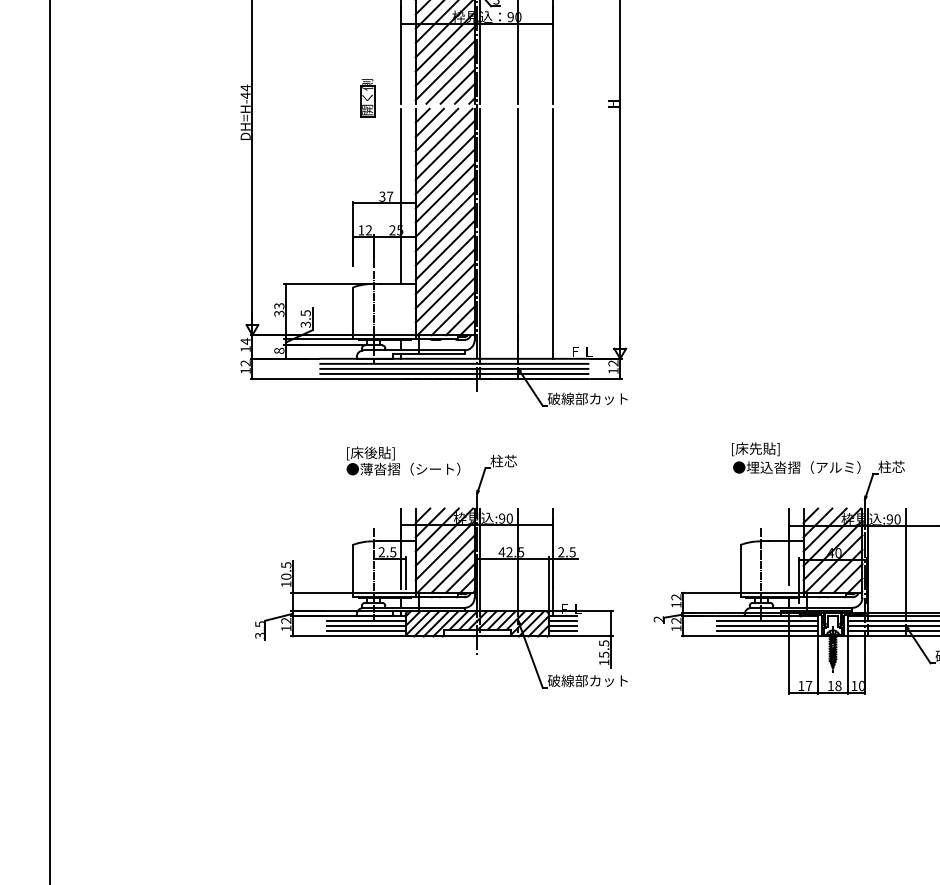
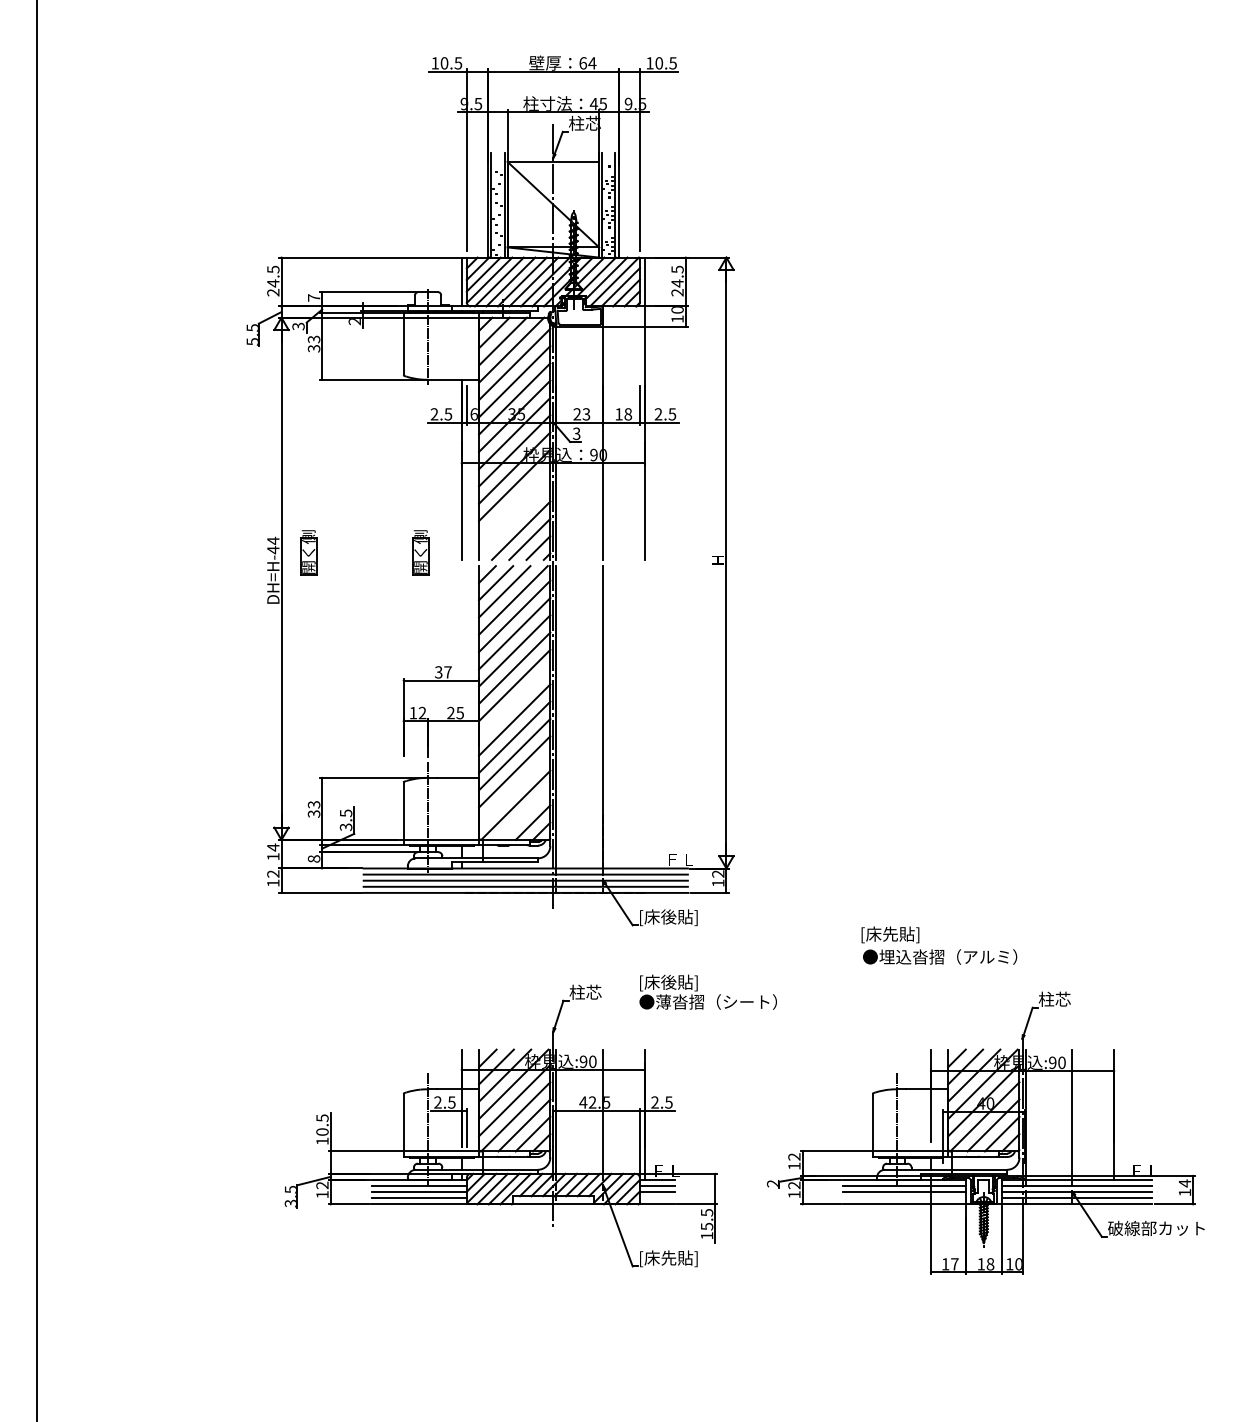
line: (445, 56) -> (514, 502), removed
line: (445, 70) -> (514, 519), removed
part: (274, 97) -> (308, 552), added
line: (401, 195) -> (461, 671), removed
line: (445, 221) -> (514, 702), removed
line: (553, 234) -> (645, 717), removed
line: (445, 292) -> (514, 788), removed
line: (453, 313) -> (524, 813), removed
text: (587, 399) -> (686, 917), 破線部カット -> [床後貼]
text: (796, 458) -> (939, 945), moved
text: (402, 460) -> (707, 991), moved
line: (562, 631) -> (656, 1198), removed
line: (767, 631) -> (904, 1198), removed
text: (588, 681) -> (687, 1258), 破線部カット -> [床先貼]

